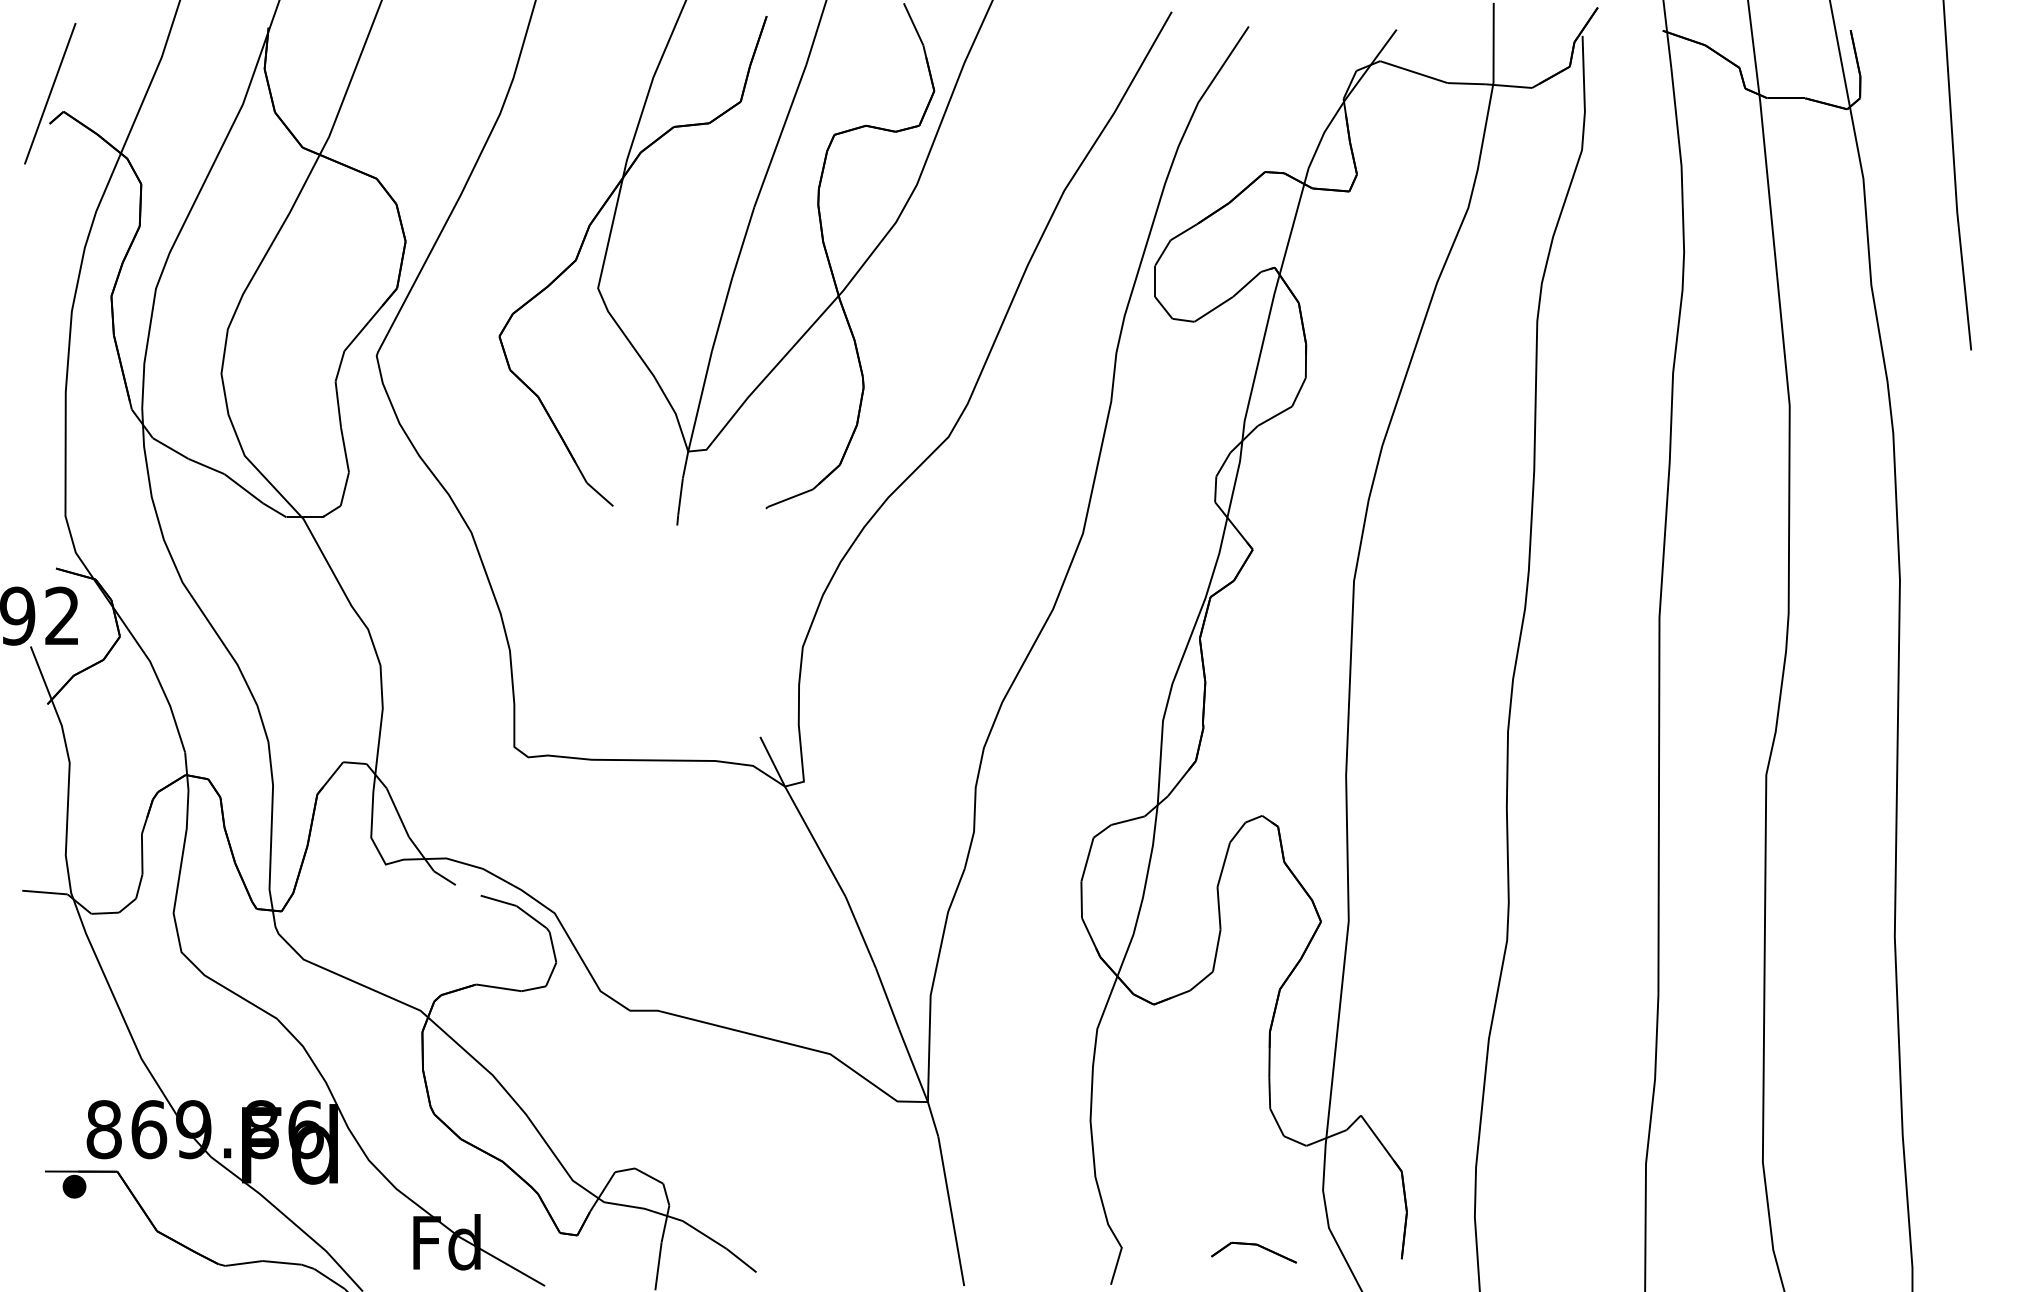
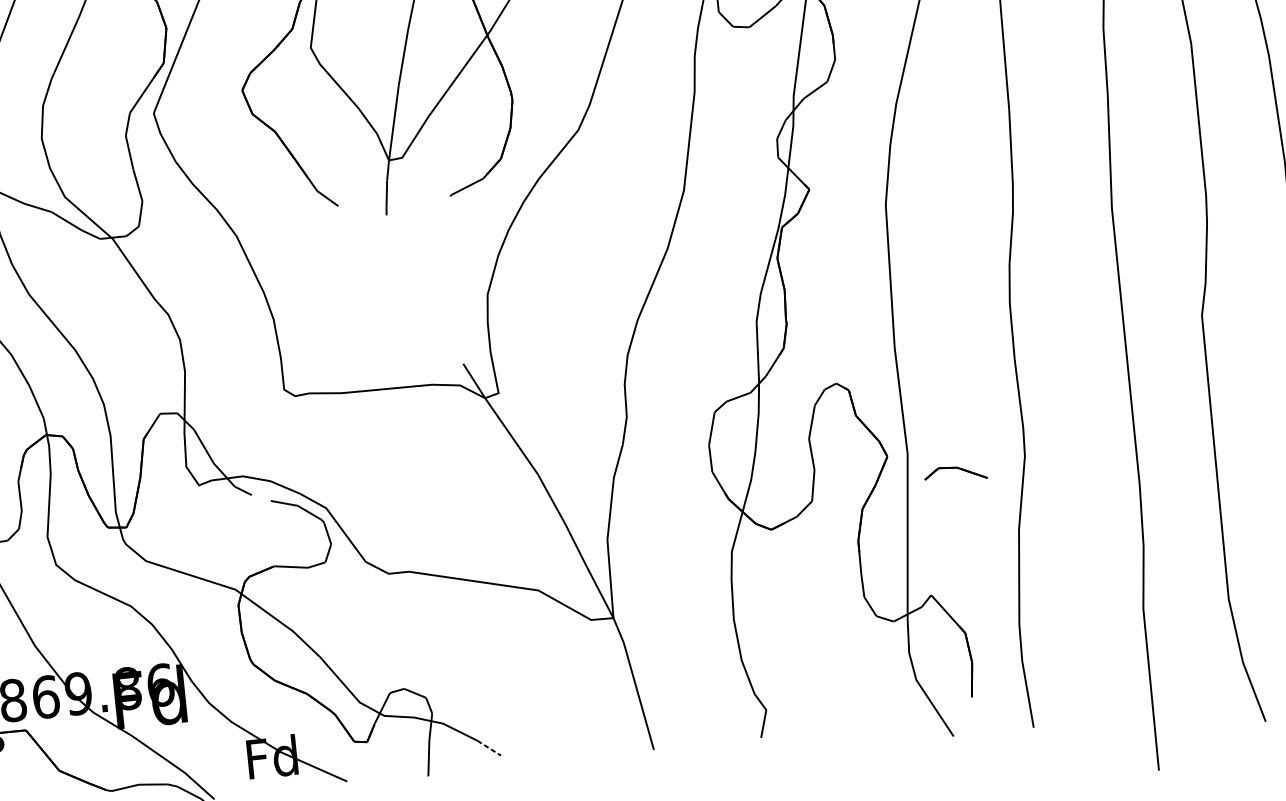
part: (1253, 1245) -> (954, 468), moved
line: (741, 1260) -> (489, 748), solid -> dashed

